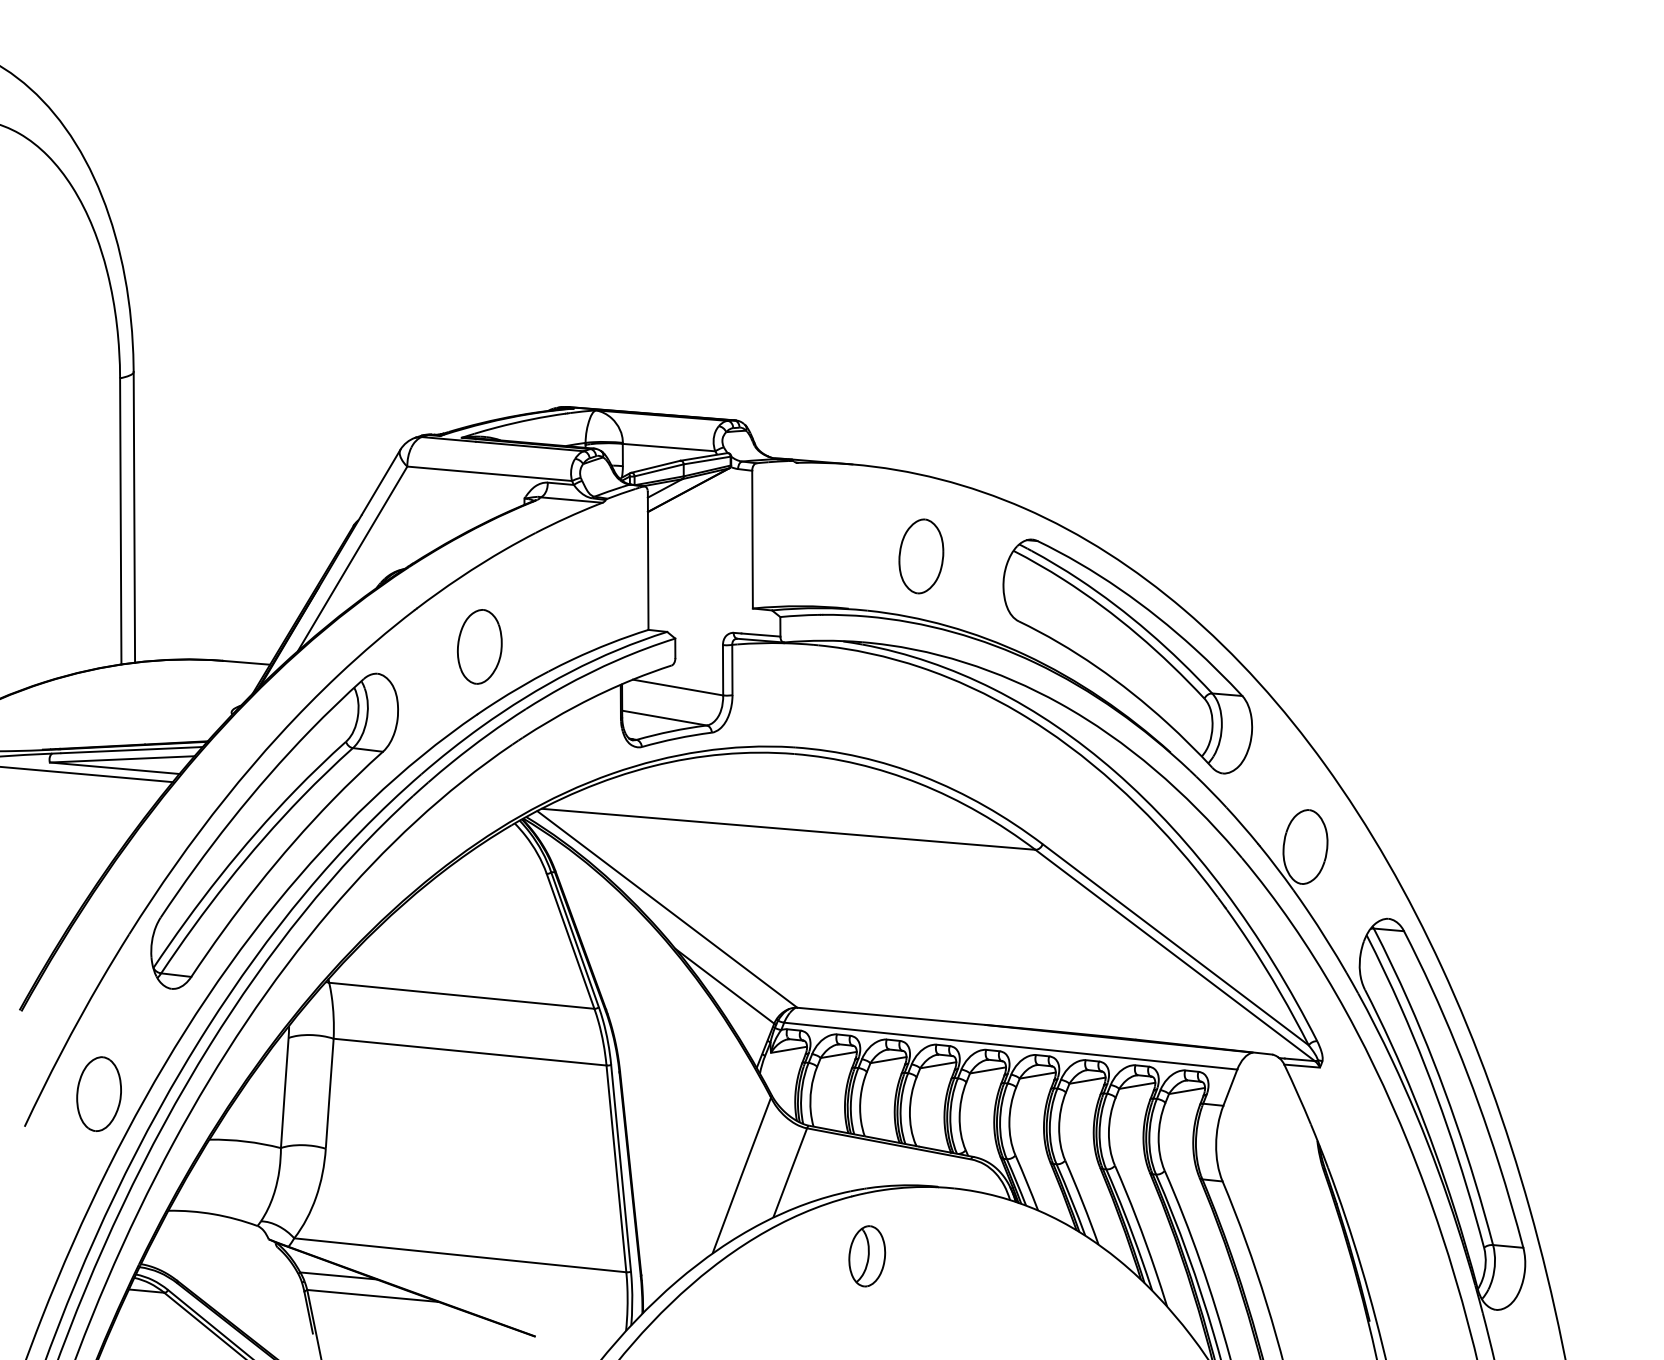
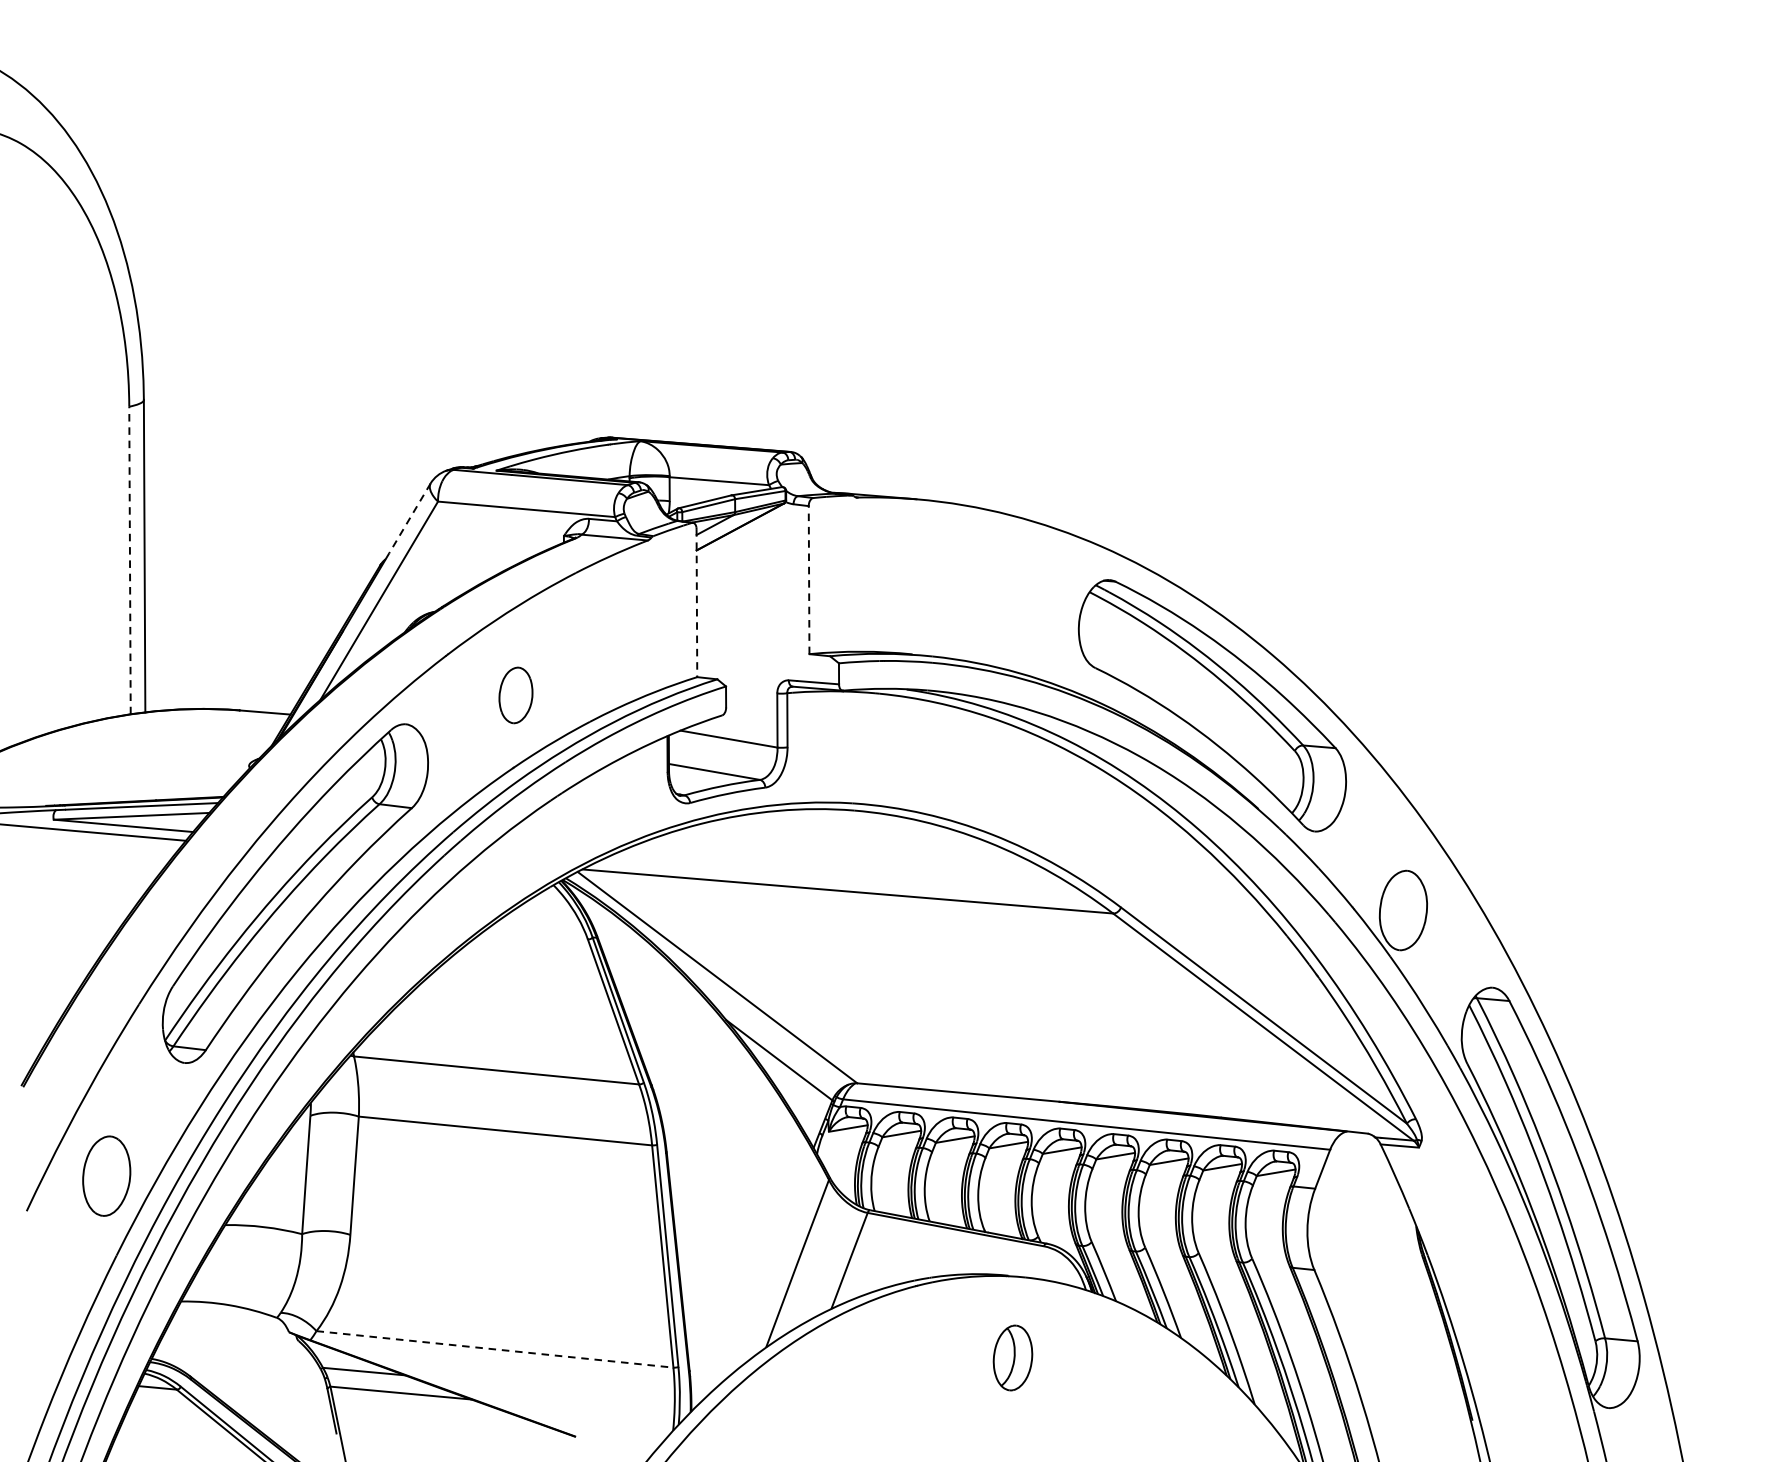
line: (381, 482) -> (410, 518), solid -> dashed
line: (120, 520) -> (129, 559), solid -> dashed
line: (752, 539) -> (809, 579), solid -> dashed
part: (921, 556) -> (990, 598), removed
line: (648, 561) -> (697, 603), solid -> dashed
part: (479, 646) -> (515, 694), size x0.7
line: (460, 1255) -> (495, 1349), solid -> dashed
part: (867, 1256) -> (1013, 1358), moved

